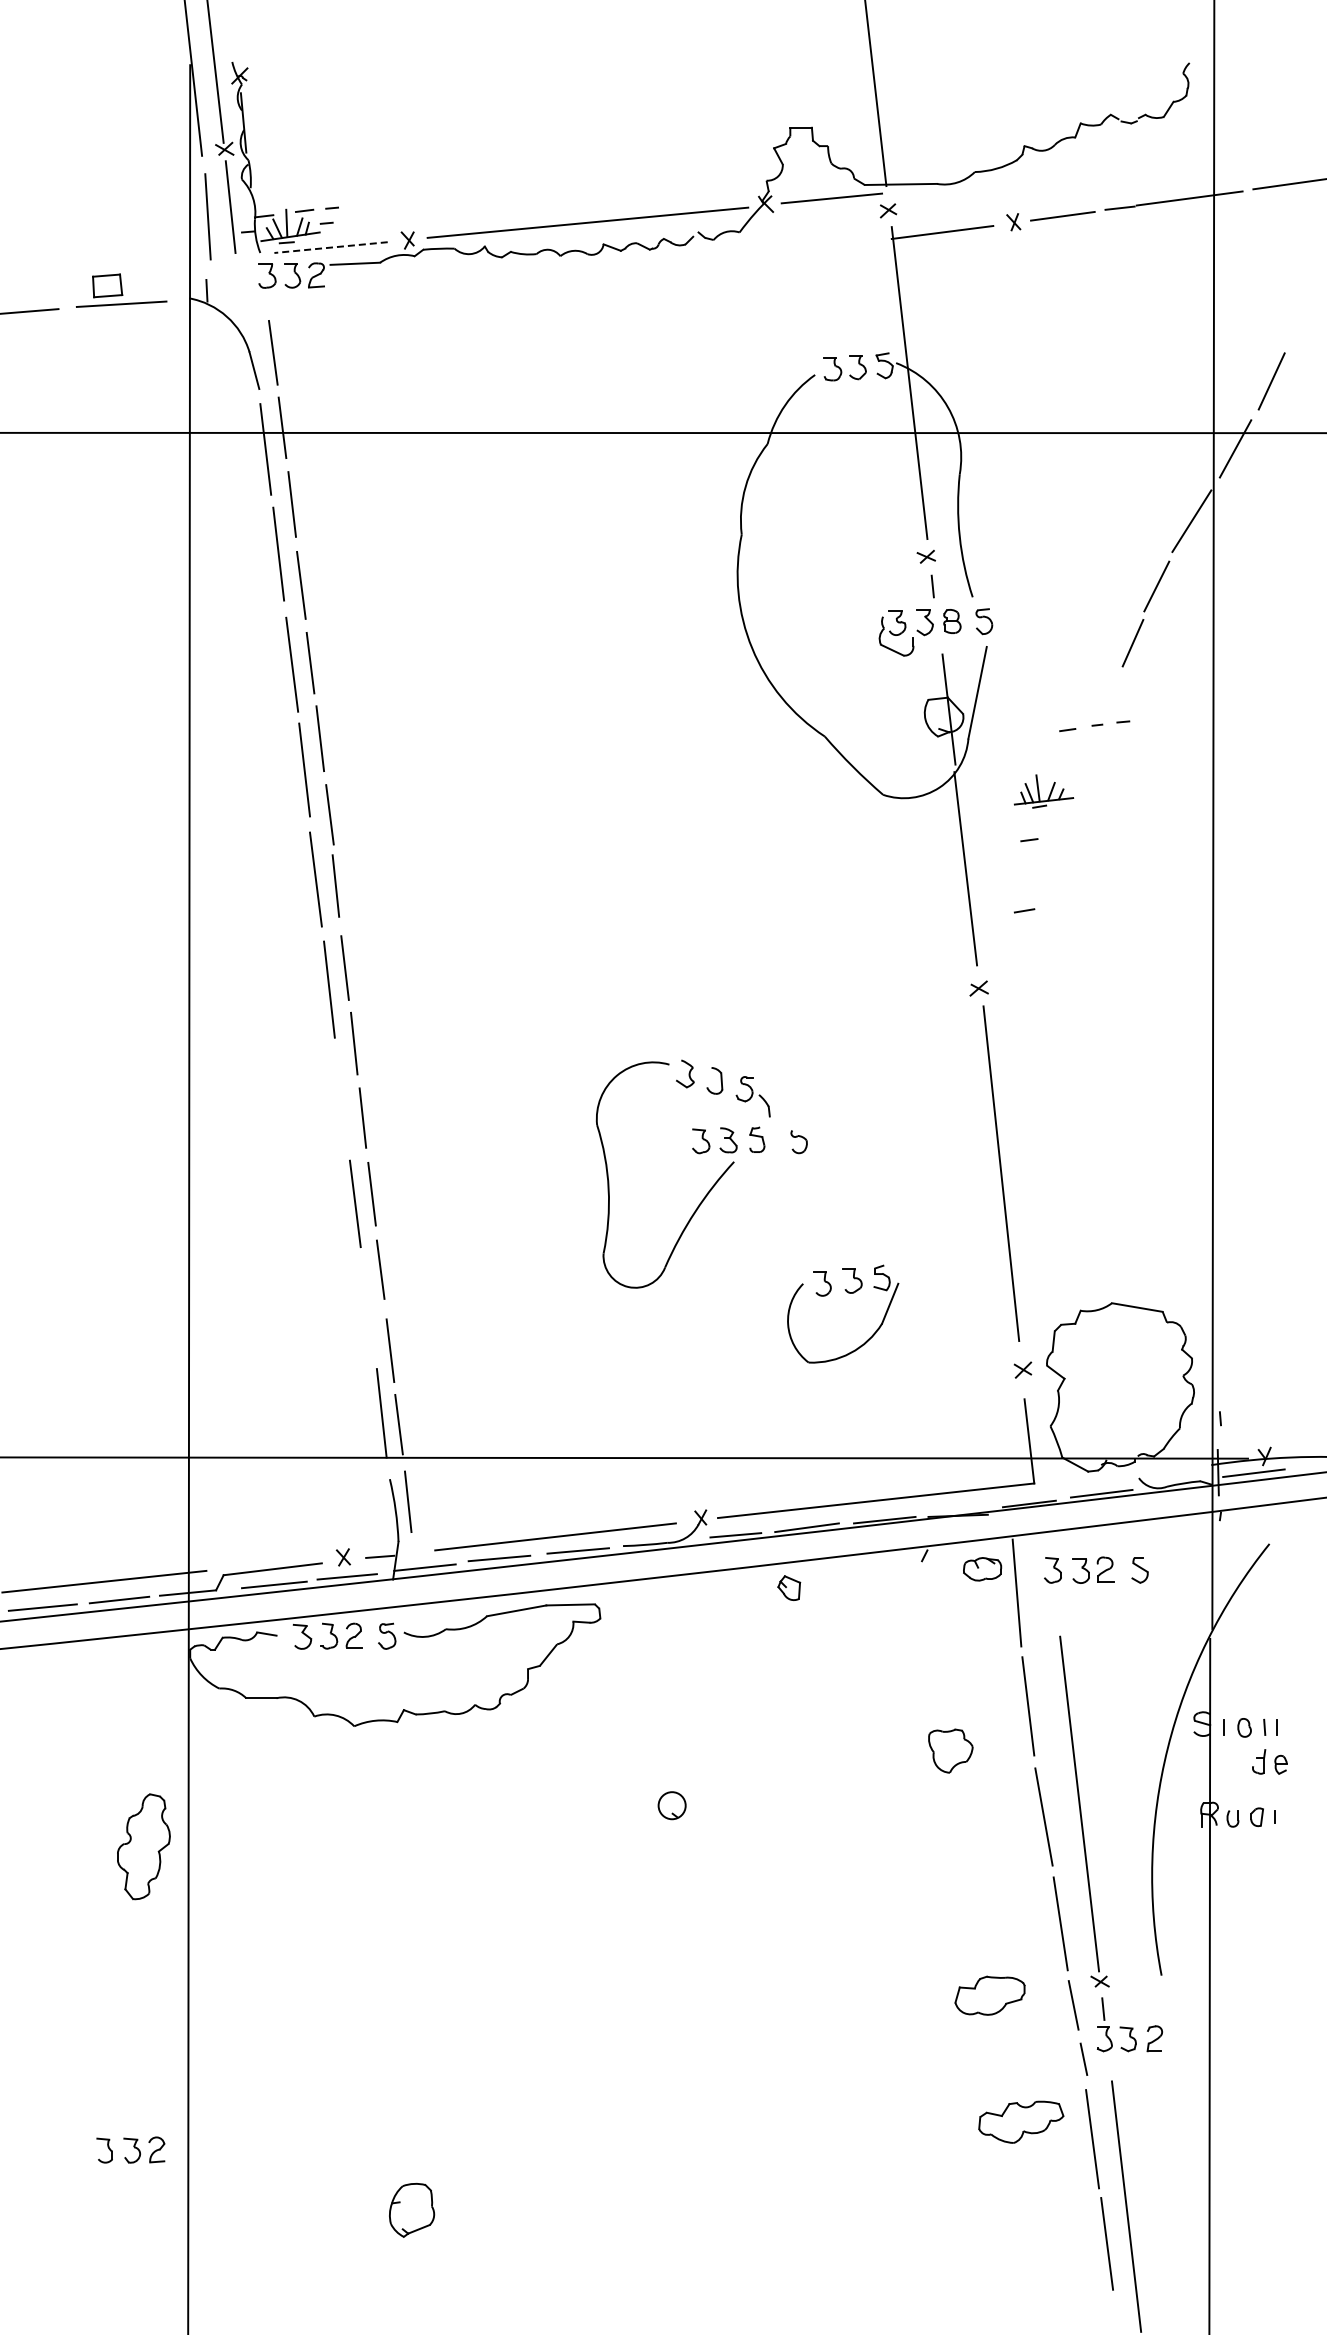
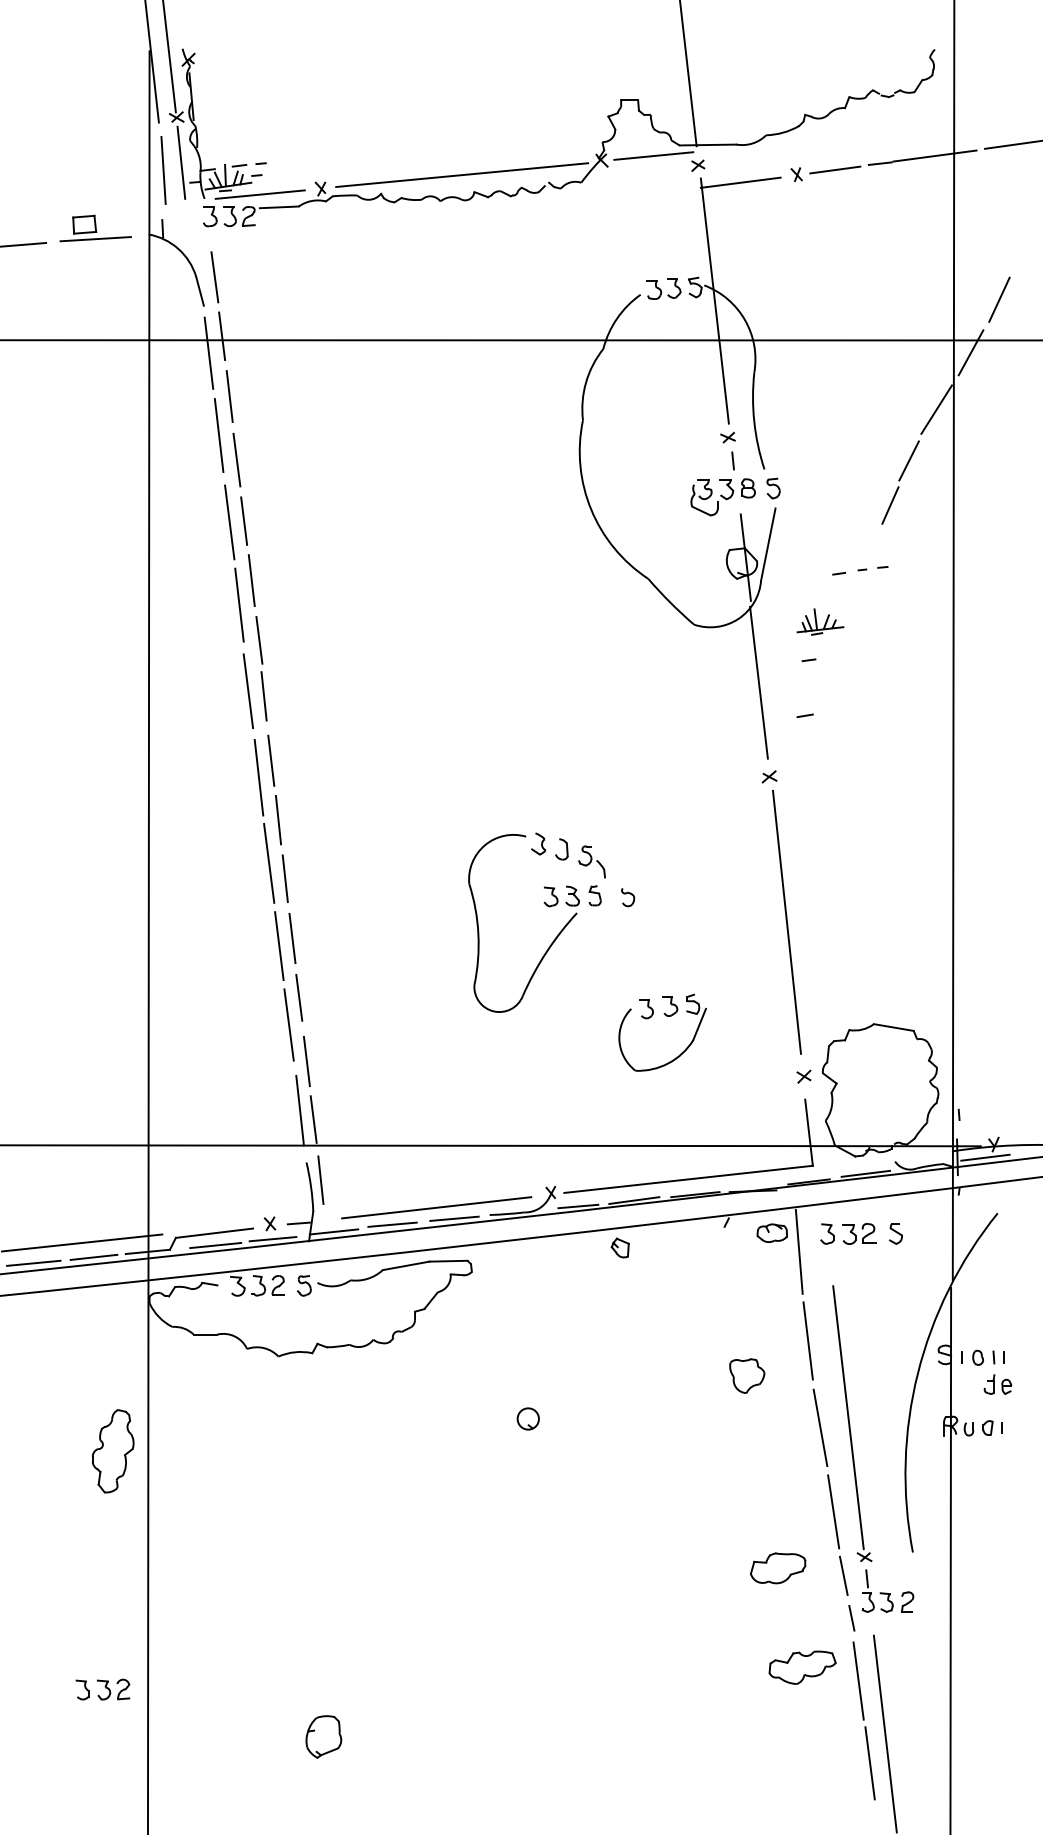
line: (331, 247) -> (260, 194), dashed -> solid
line: (341, 1098) -> (268, 863), added
line: (367, 1303) -> (288, 1024), added

